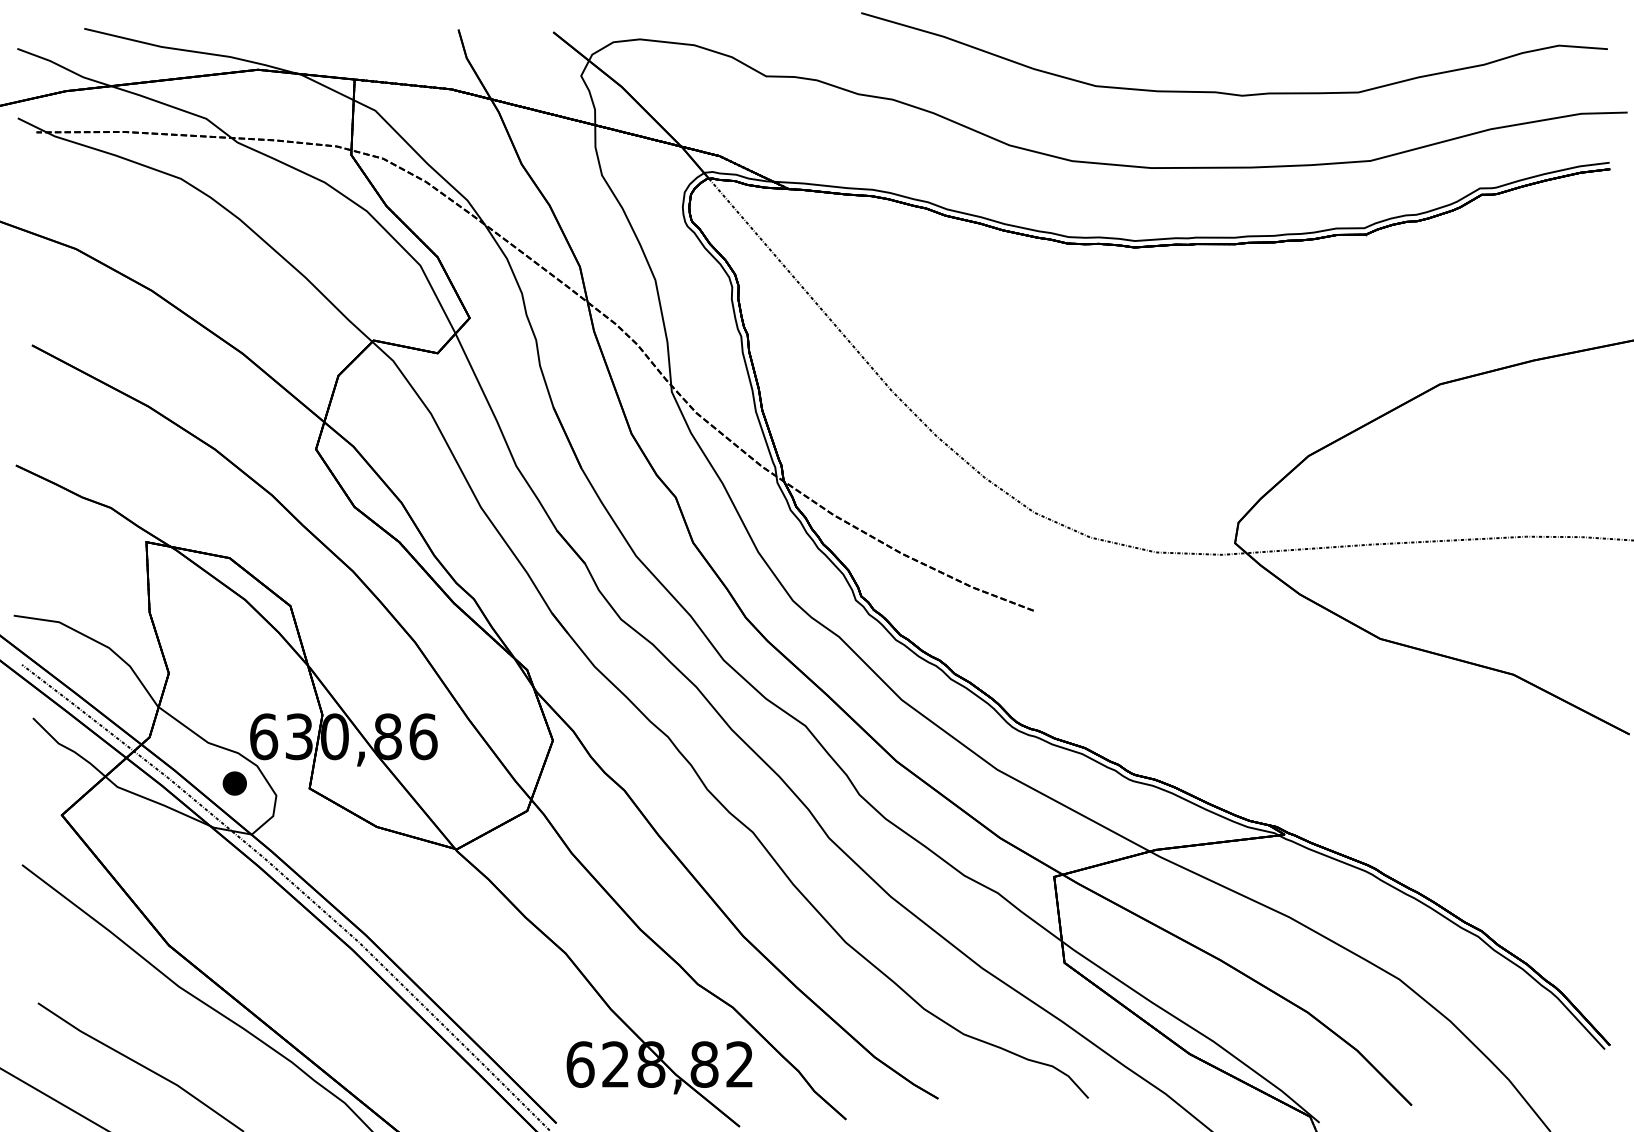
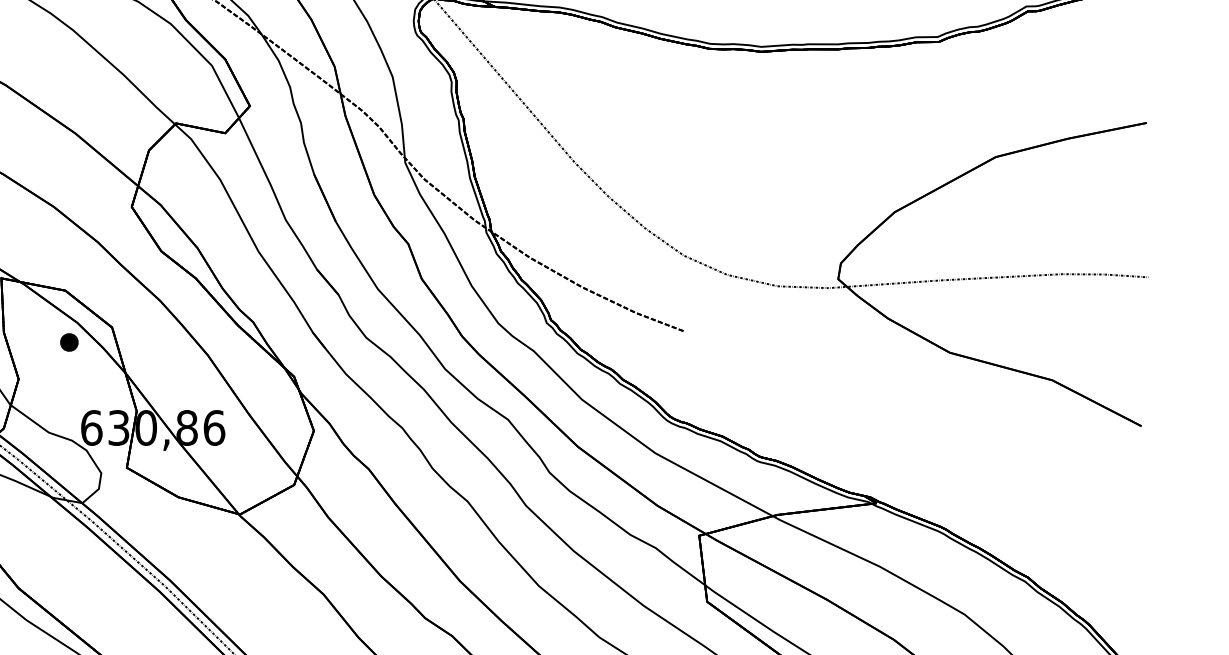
part: (234, 783) -> (69, 342), moved

